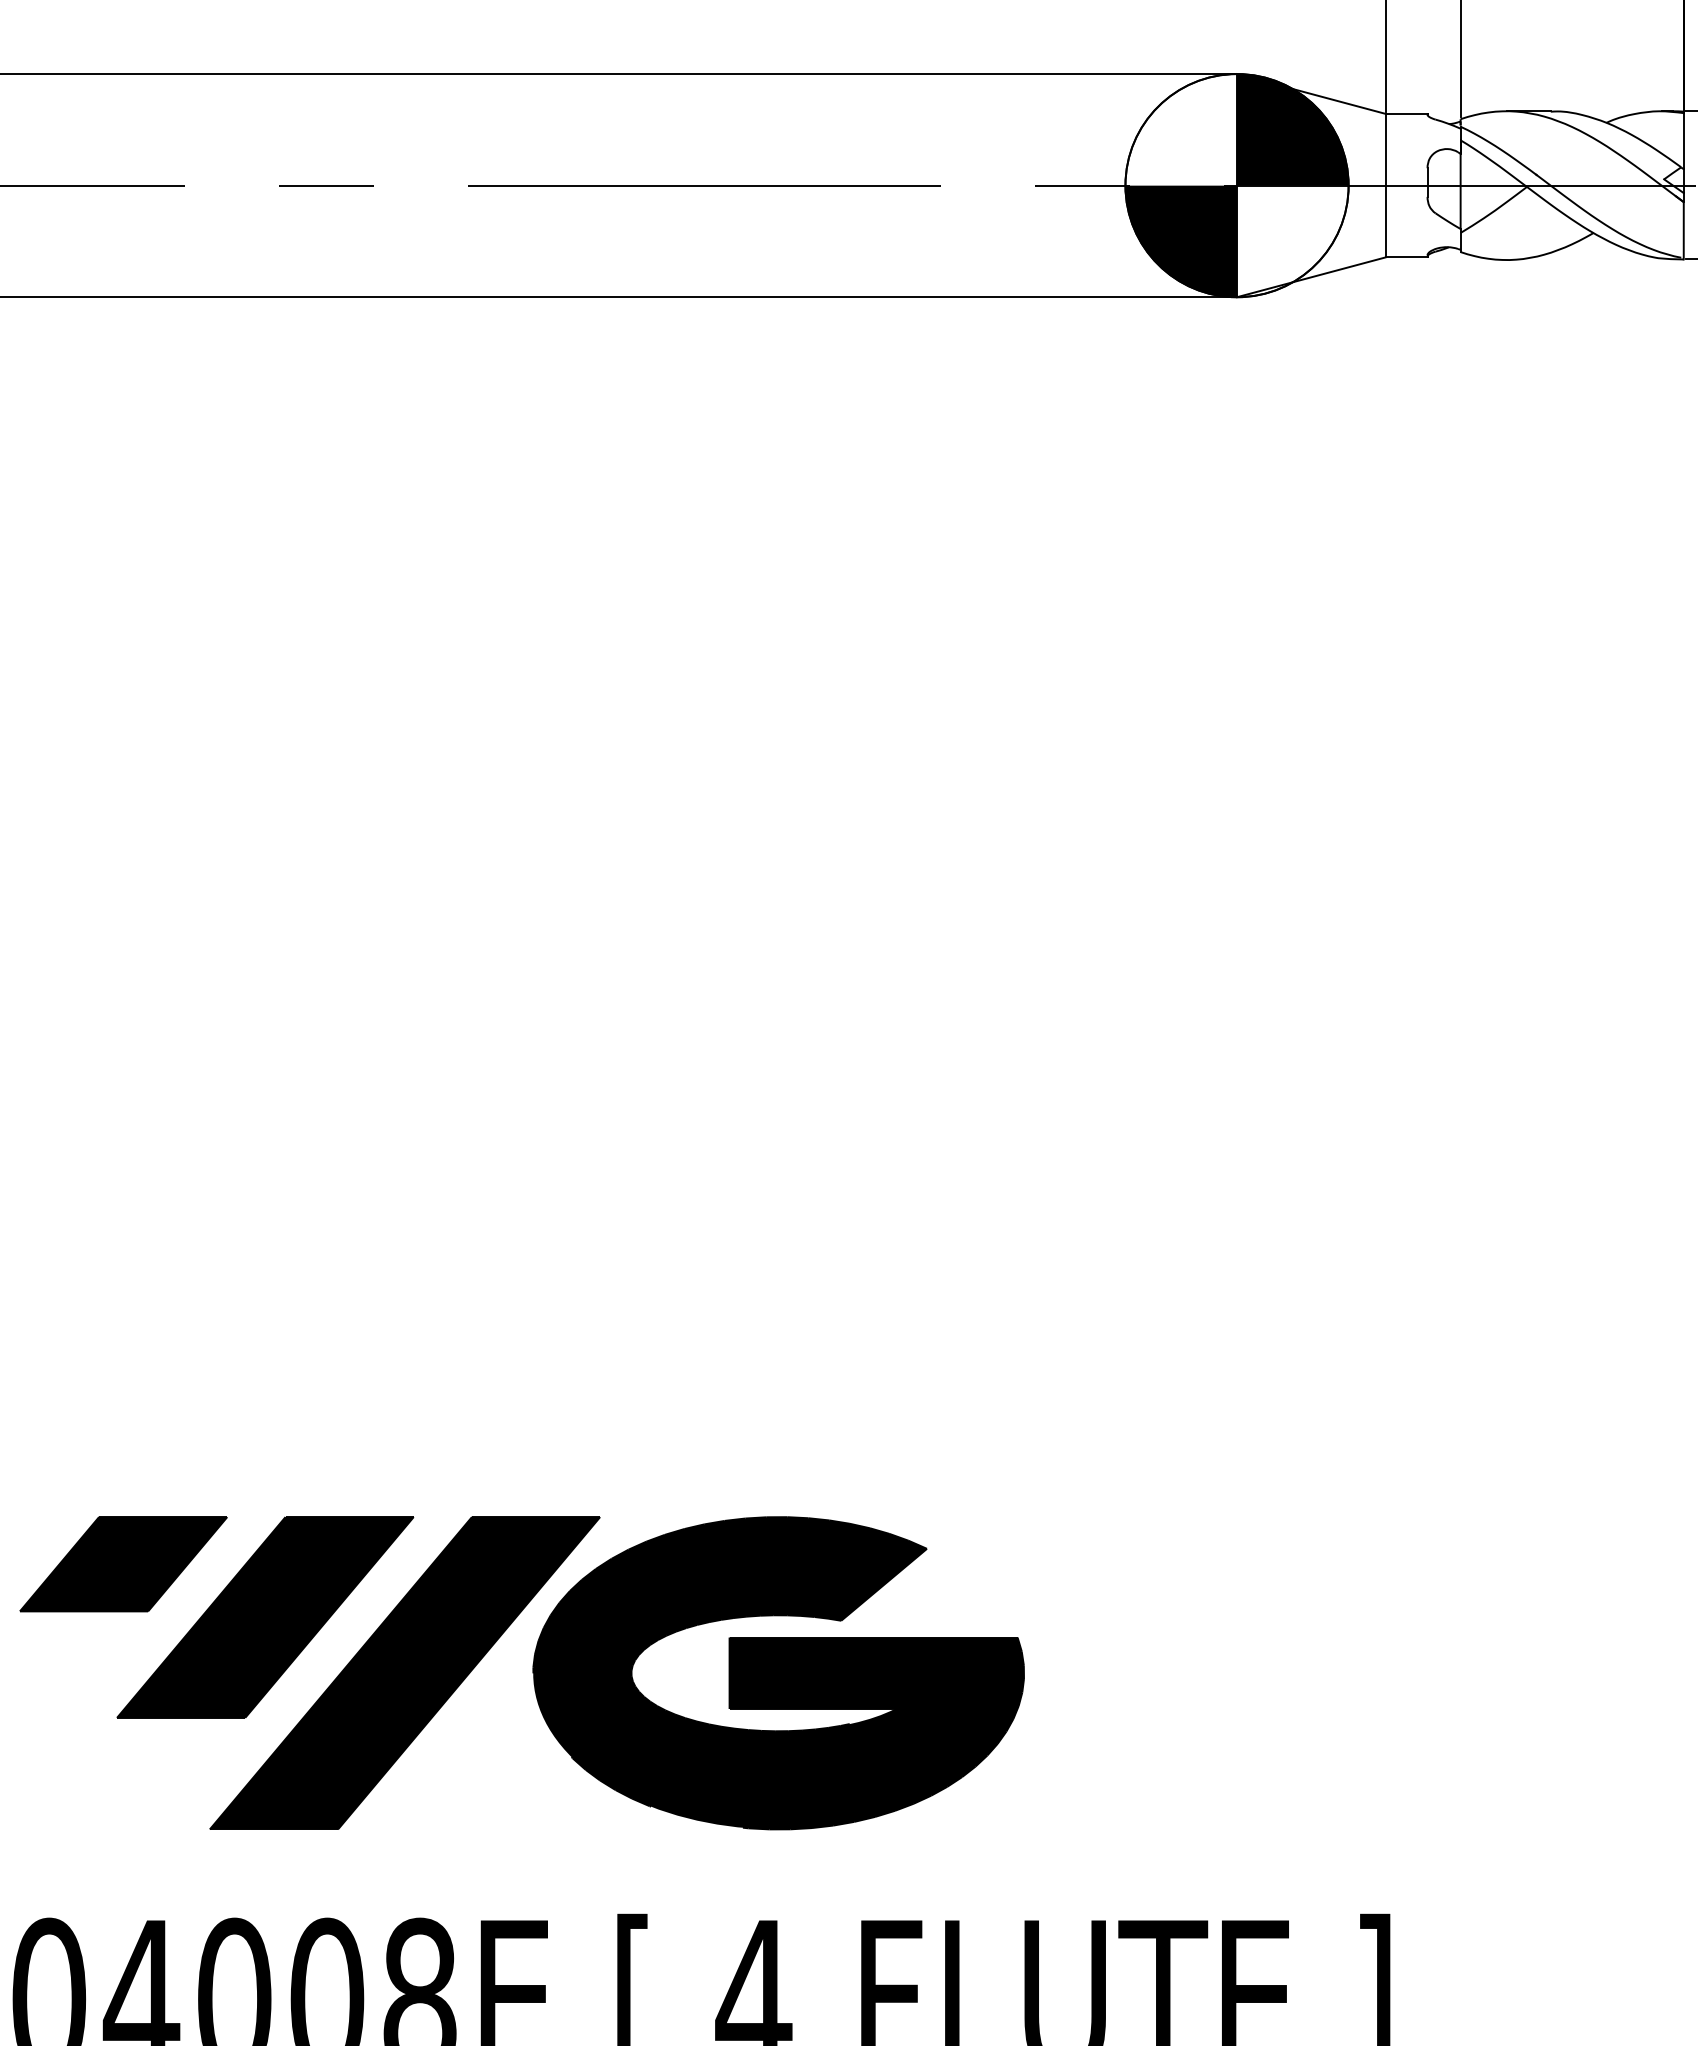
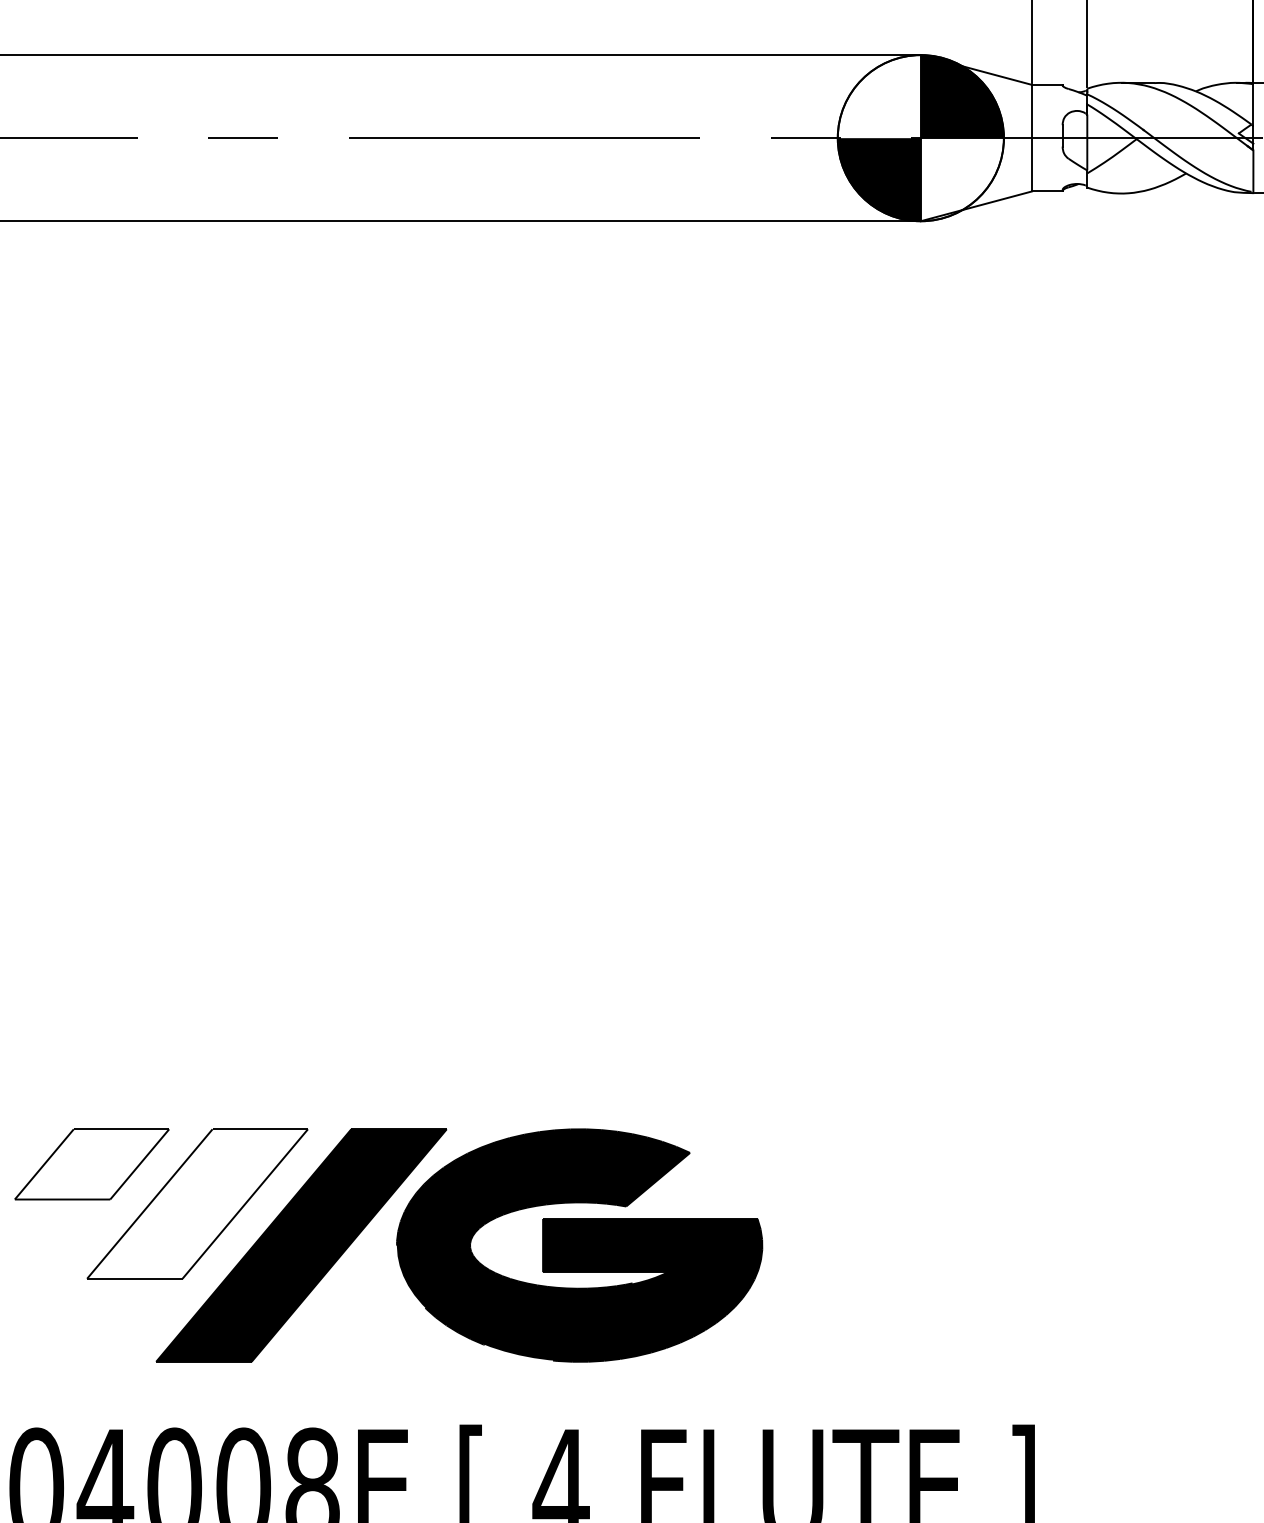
fill: (123, 1564) -> (91, 1164), removed
fill: (265, 1617) -> (197, 1204), removed

